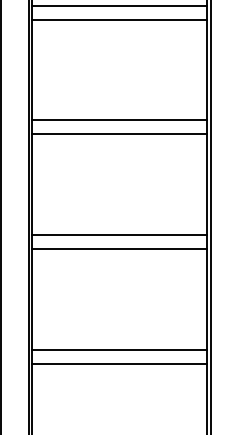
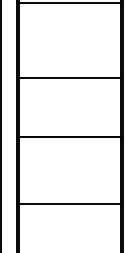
line: (119, 19) -> (69, 11), removed
line: (119, 121) -> (69, 70), removed
line: (119, 248) -> (69, 144), removed
line: (119, 363) -> (69, 211), removed

